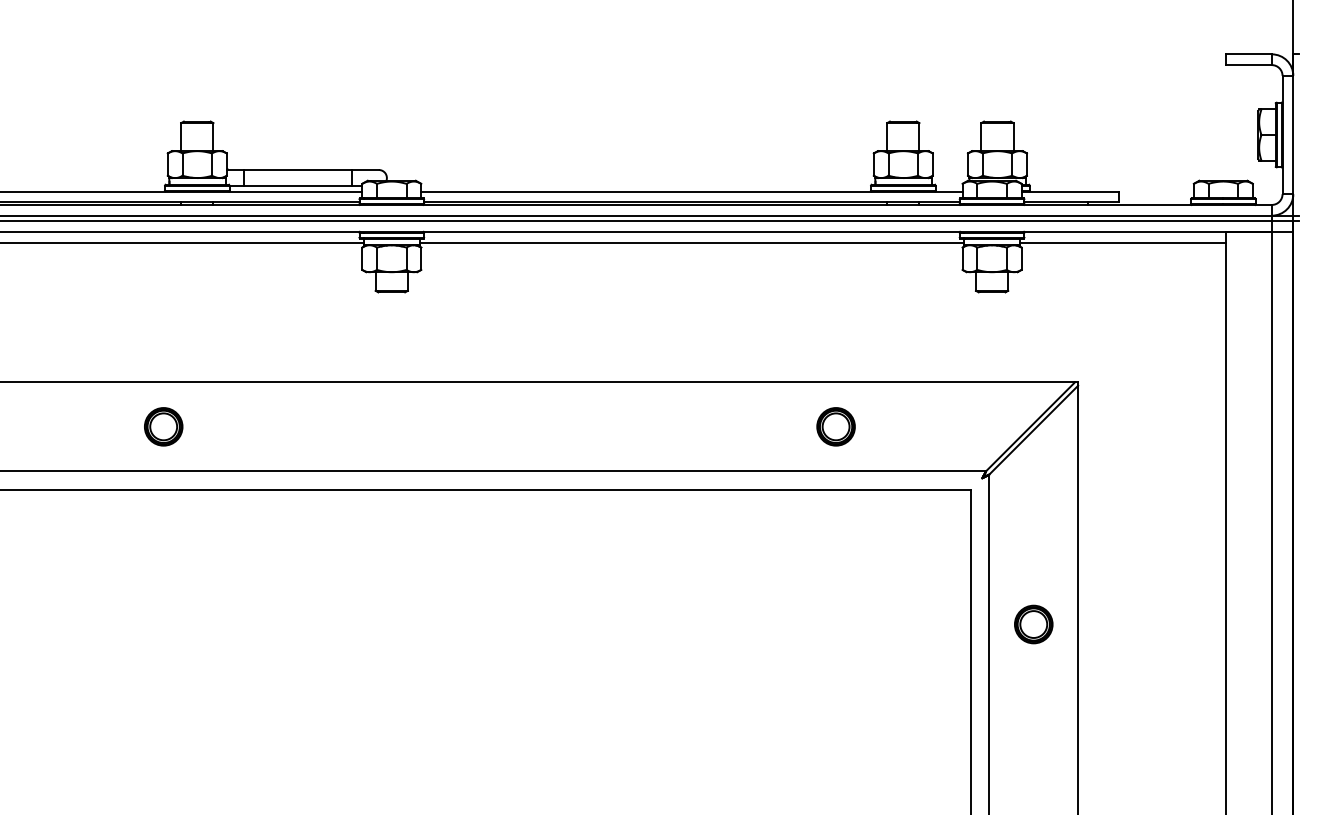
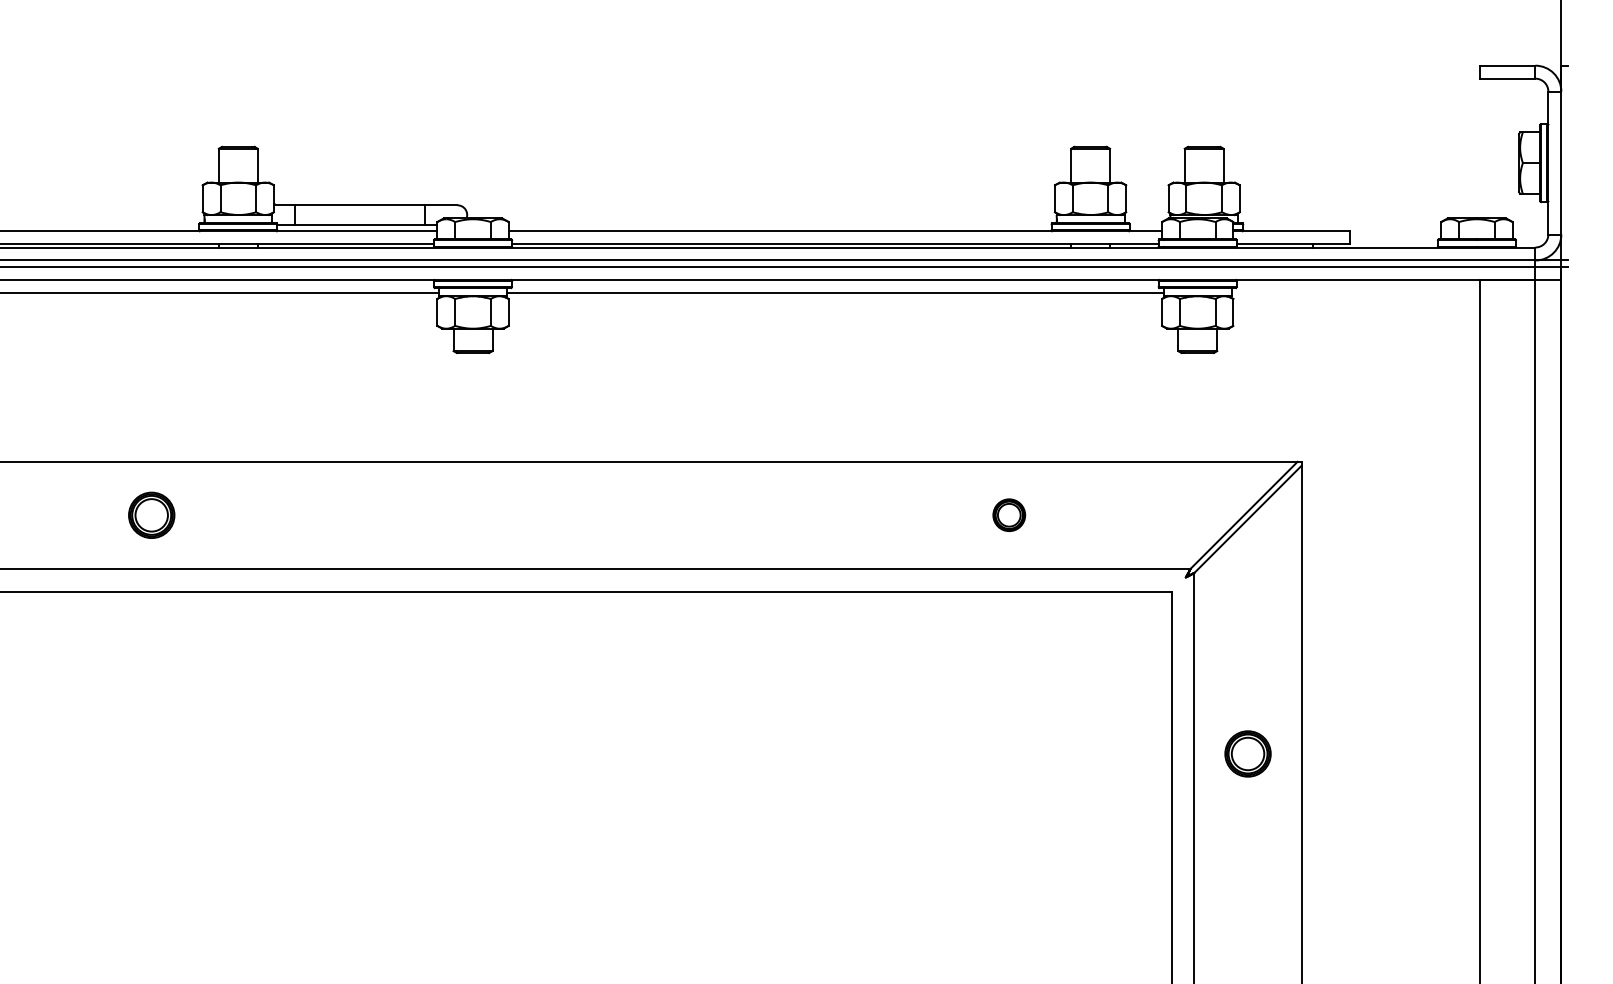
line: (1122, 242) -> (1355, 292), removed
part: (163, 426) -> (151, 514), moved
part: (835, 426) -> (1008, 514), size x0.7

